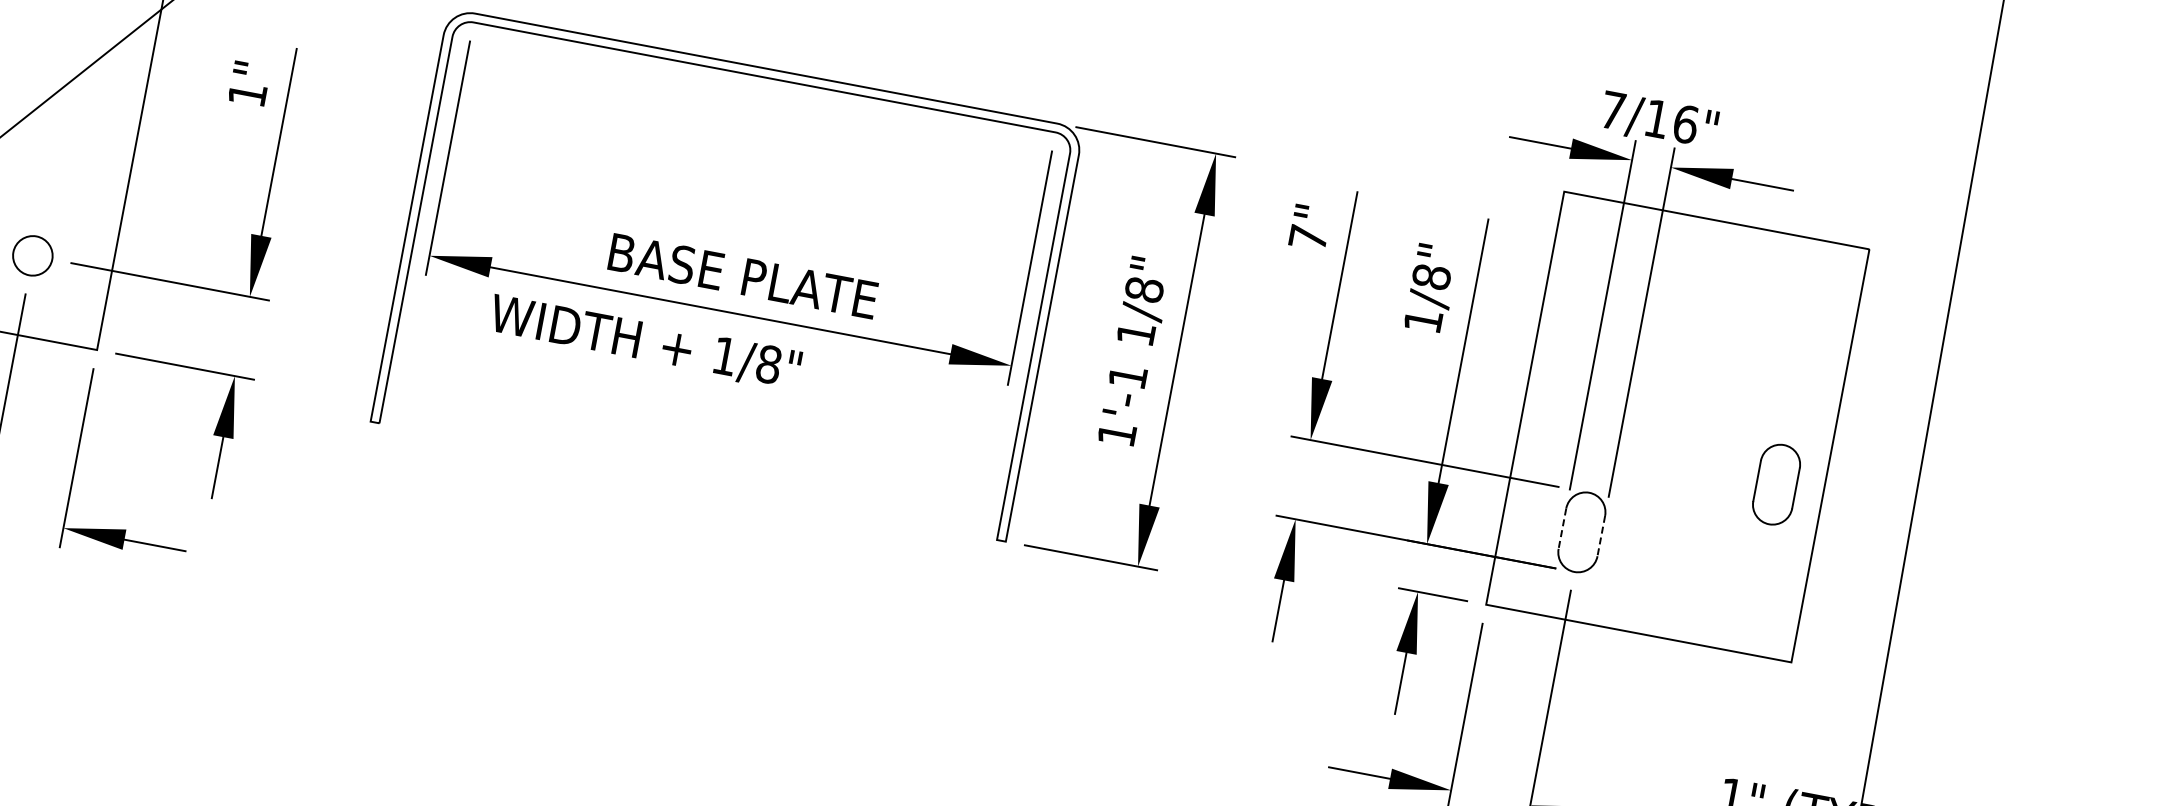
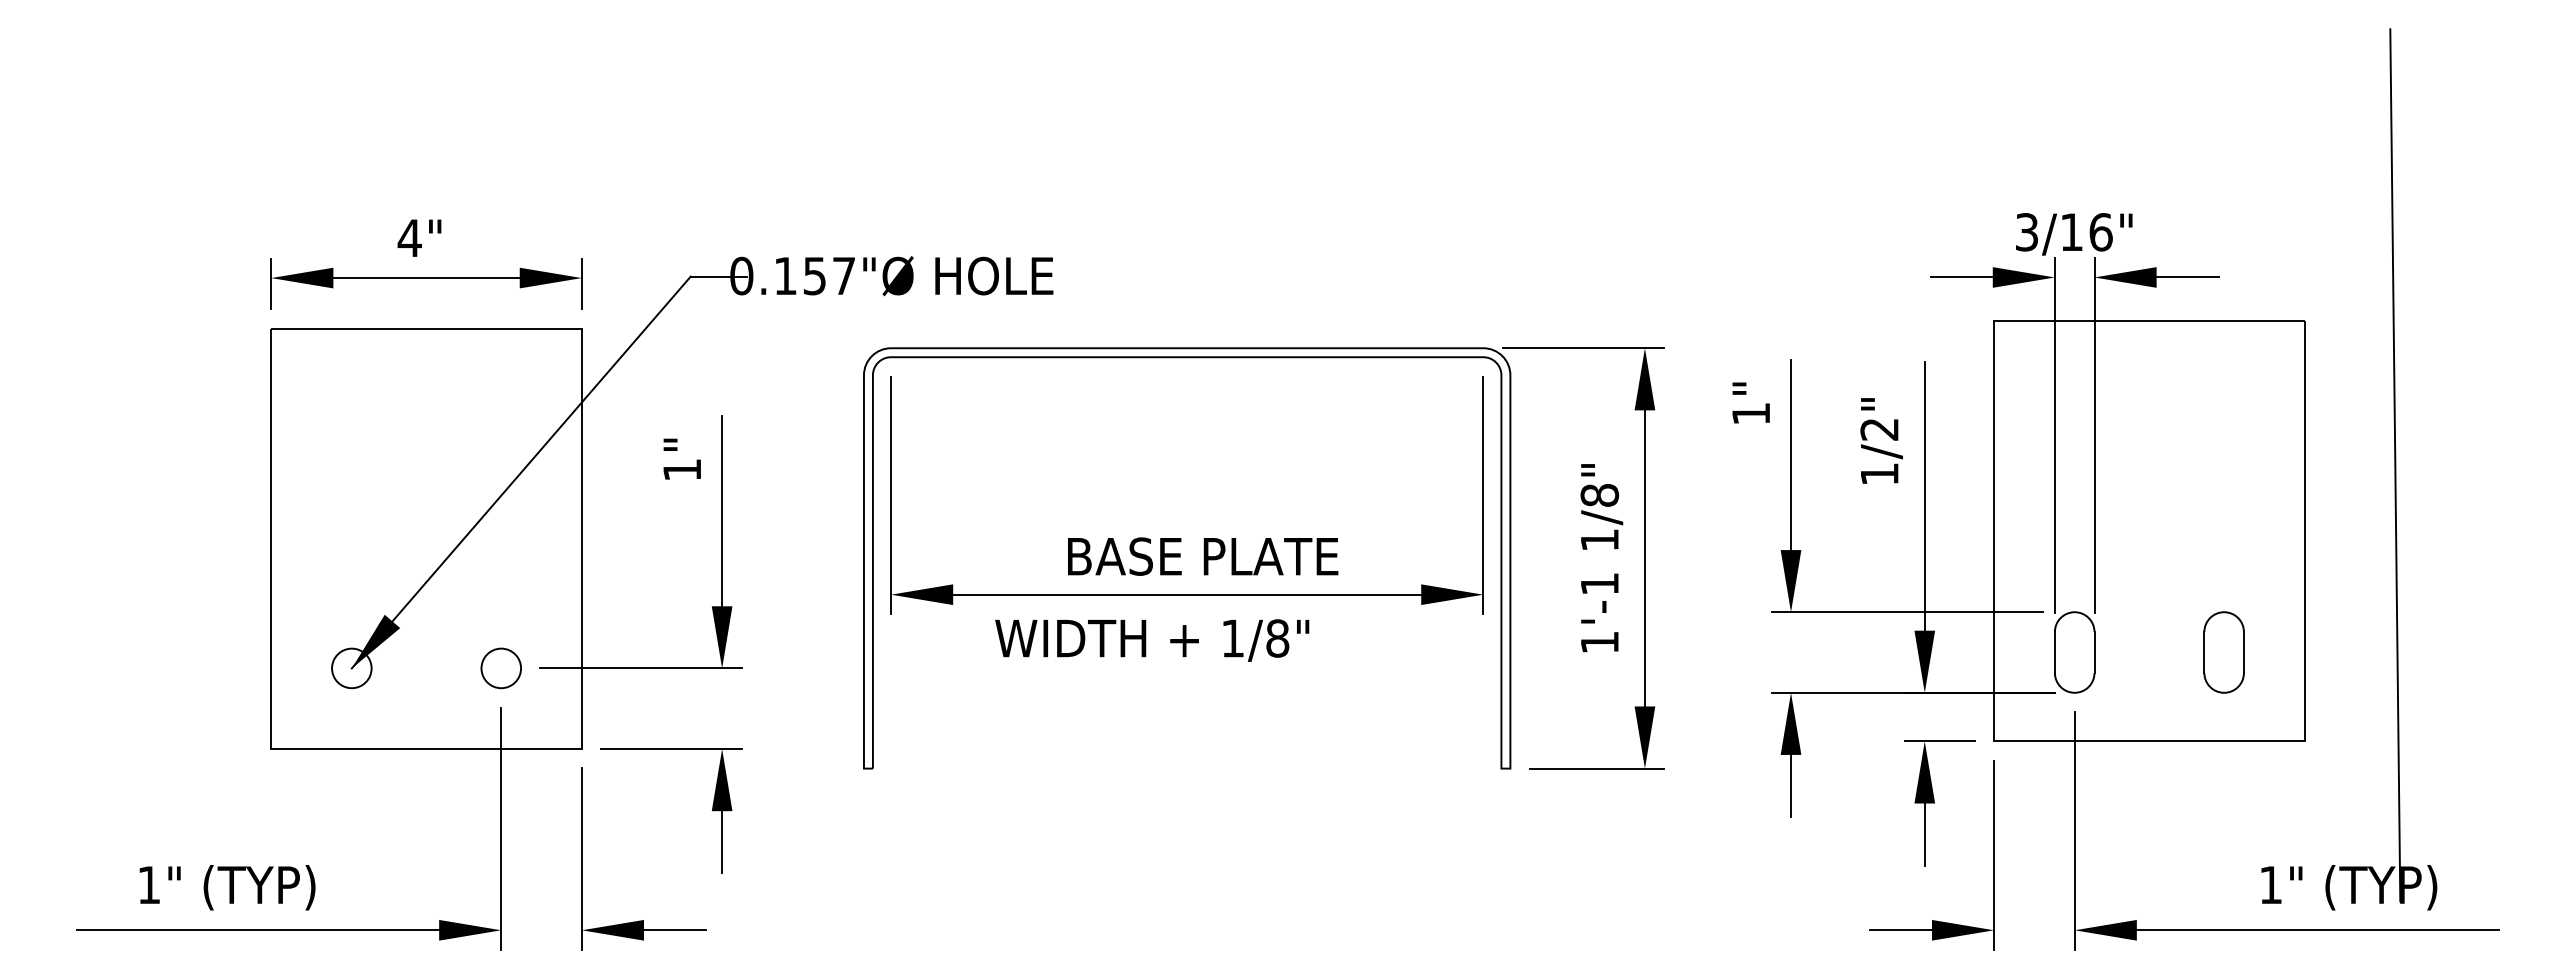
text: (1612, 110) -> (2026, 232), 7/16" -> 3/16"
text: (1307, 237) -> (1750, 413), 7" -> 1"
text: (1431, 276) -> (1879, 429), 1/8" -> 1/2"
text: (645, 343) -> (1152, 640), moved
part: (1775, 484) -> (2223, 652), moved
line: (1562, 528) -> (2054, 652), dashed -> solid
line: (1601, 536) -> (2094, 652), dashed -> solid

